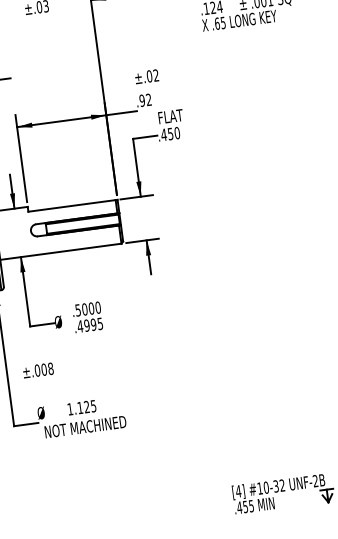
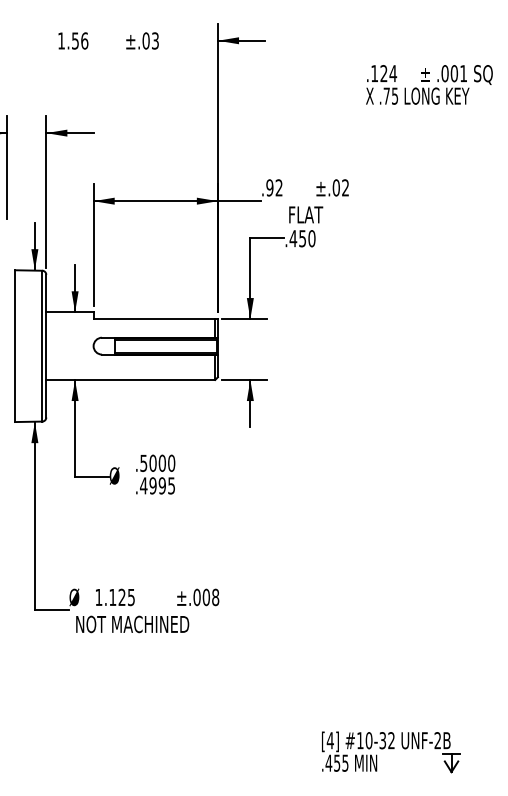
text: (217, 23) -> (386, 95), .65 -> .75
text: (146, 76) -> (332, 187), moved
text: (38, 370) -> (198, 597), moved
text: (82, 407) -> (115, 597), moved

